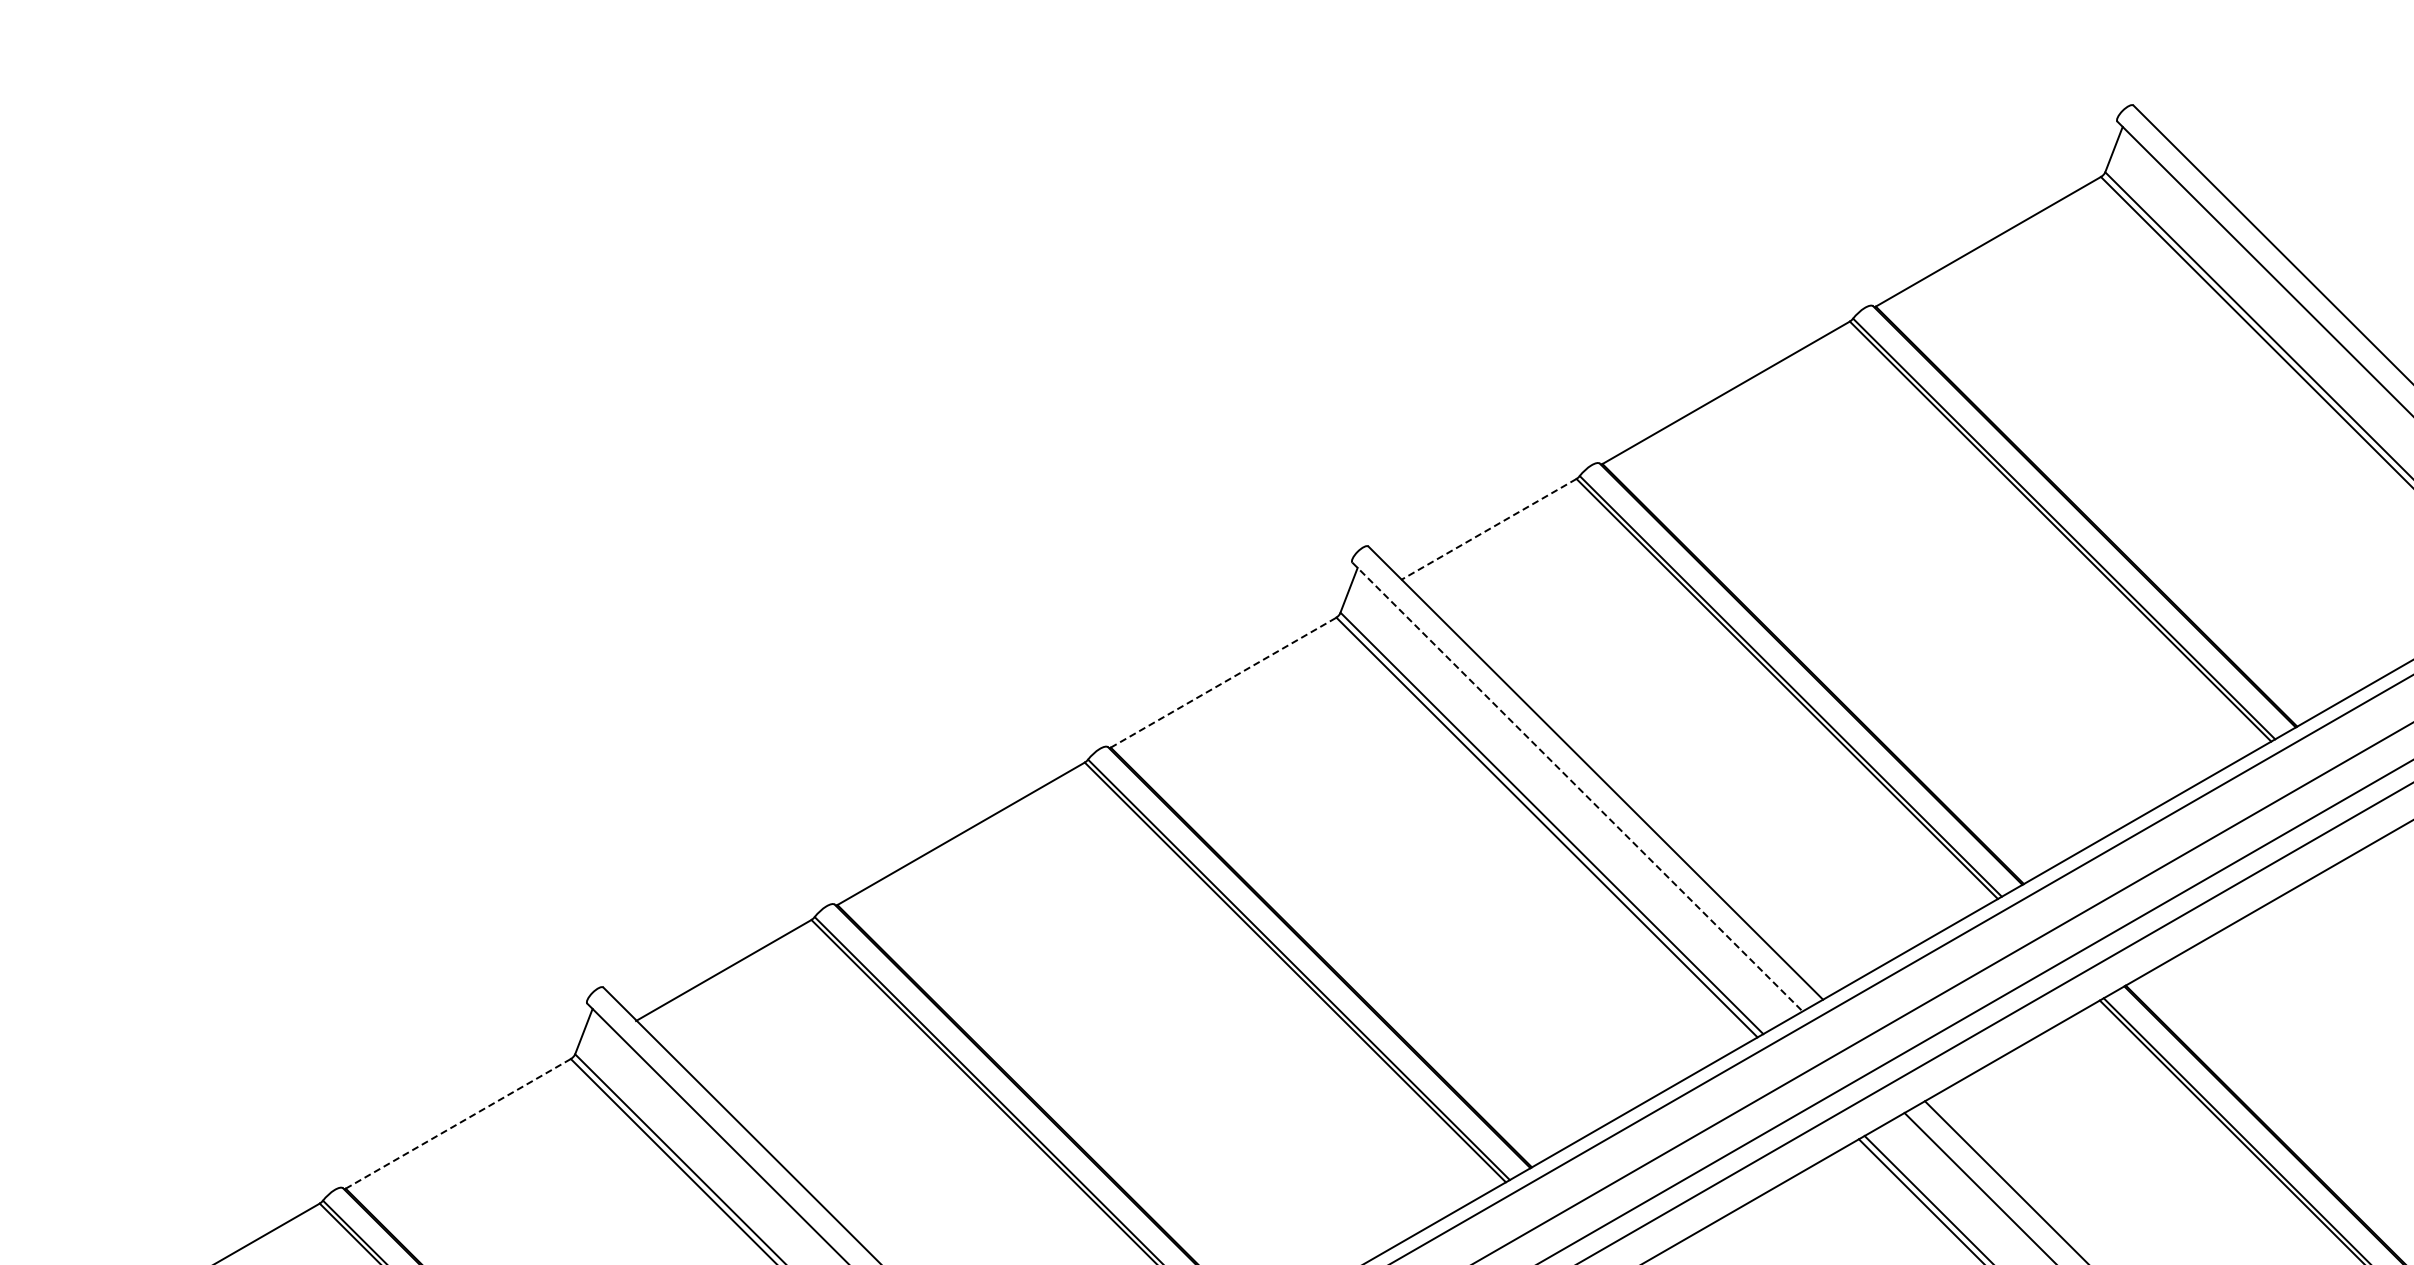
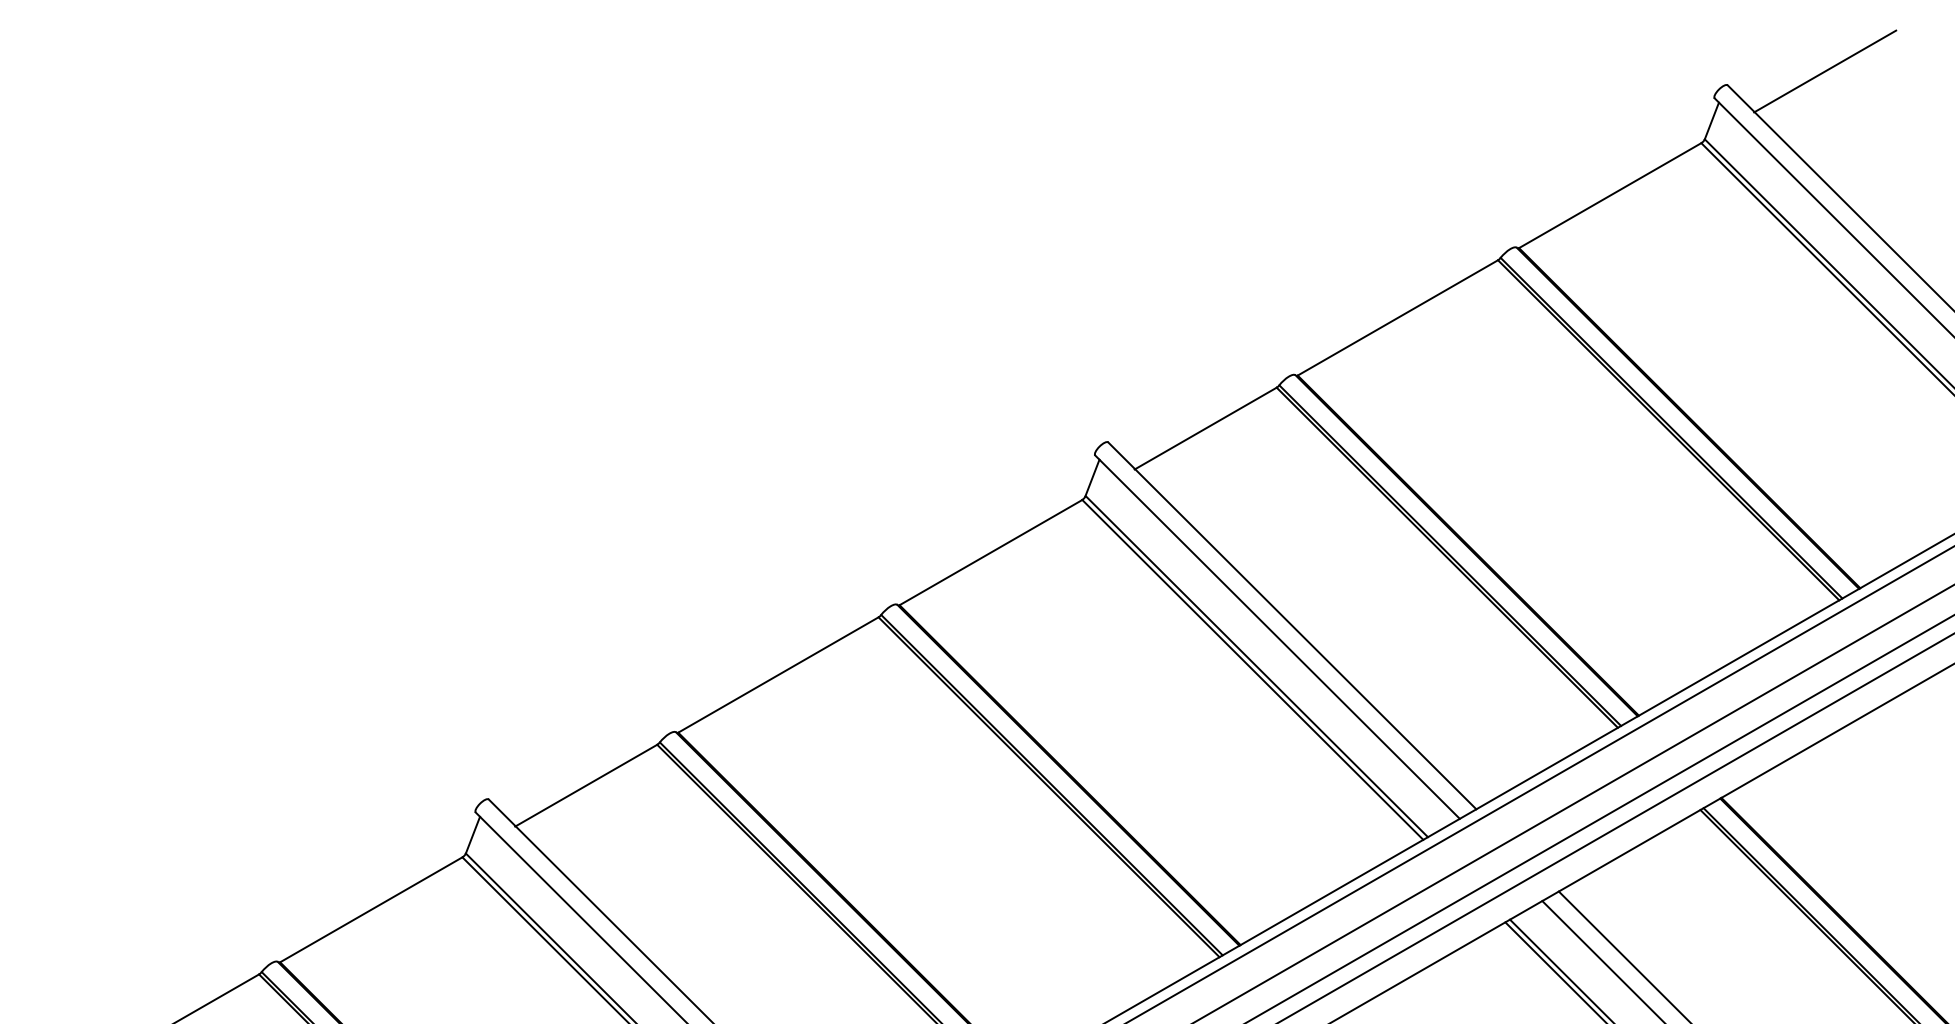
line: (2253, 87) -> (1824, 70), added
line: (1488, 529) -> (1205, 428), dashed -> solid
line: (1223, 682) -> (990, 552), dashed -> solid
line: (1577, 787) -> (1277, 637), dashed -> solid
line: (458, 1123) -> (371, 909), dashed -> solid

